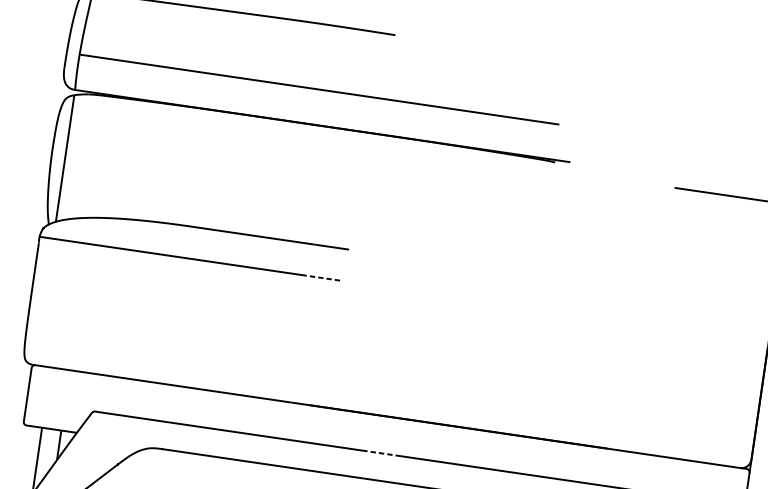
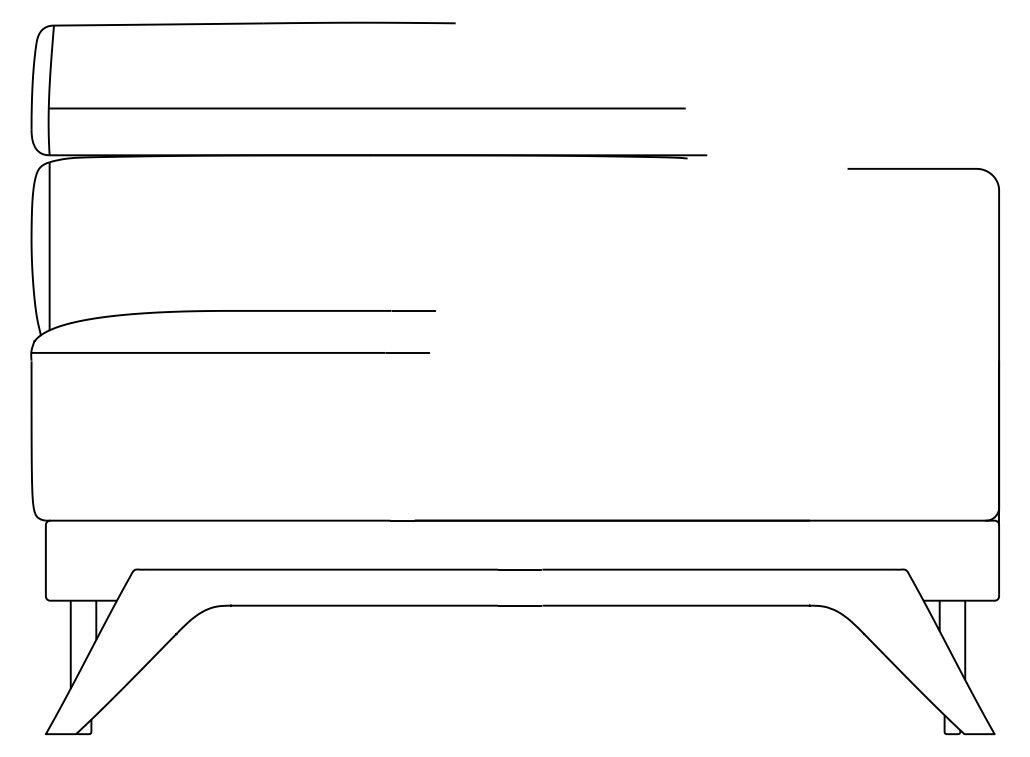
line: (322, 277) -> (407, 352), dashed -> solid
line: (383, 453) -> (519, 569), dashed -> solid

